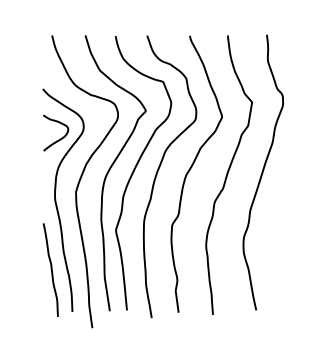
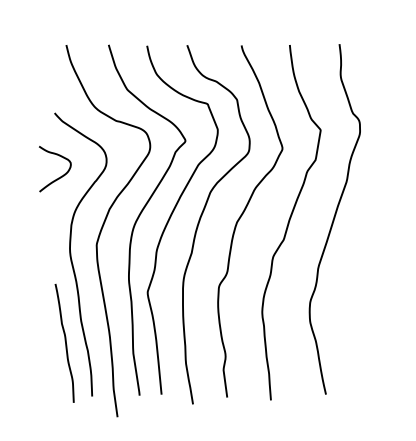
curve: (60, 138) -> (61, 175), moved

